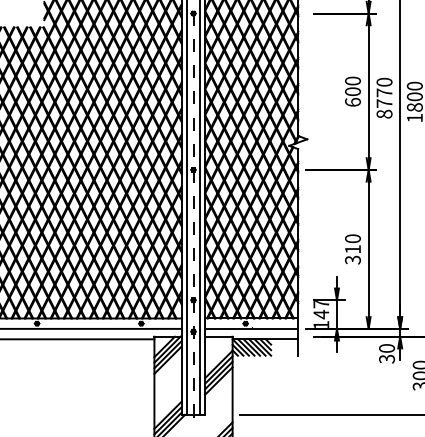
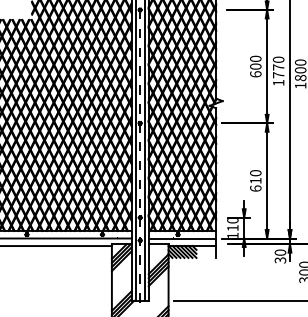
text: (384, 113) -> (278, 82), 8770 -> 1770
text: (352, 259) -> (255, 188), 310 -> 610
text: (320, 310) -> (232, 225), 147 -> 110

